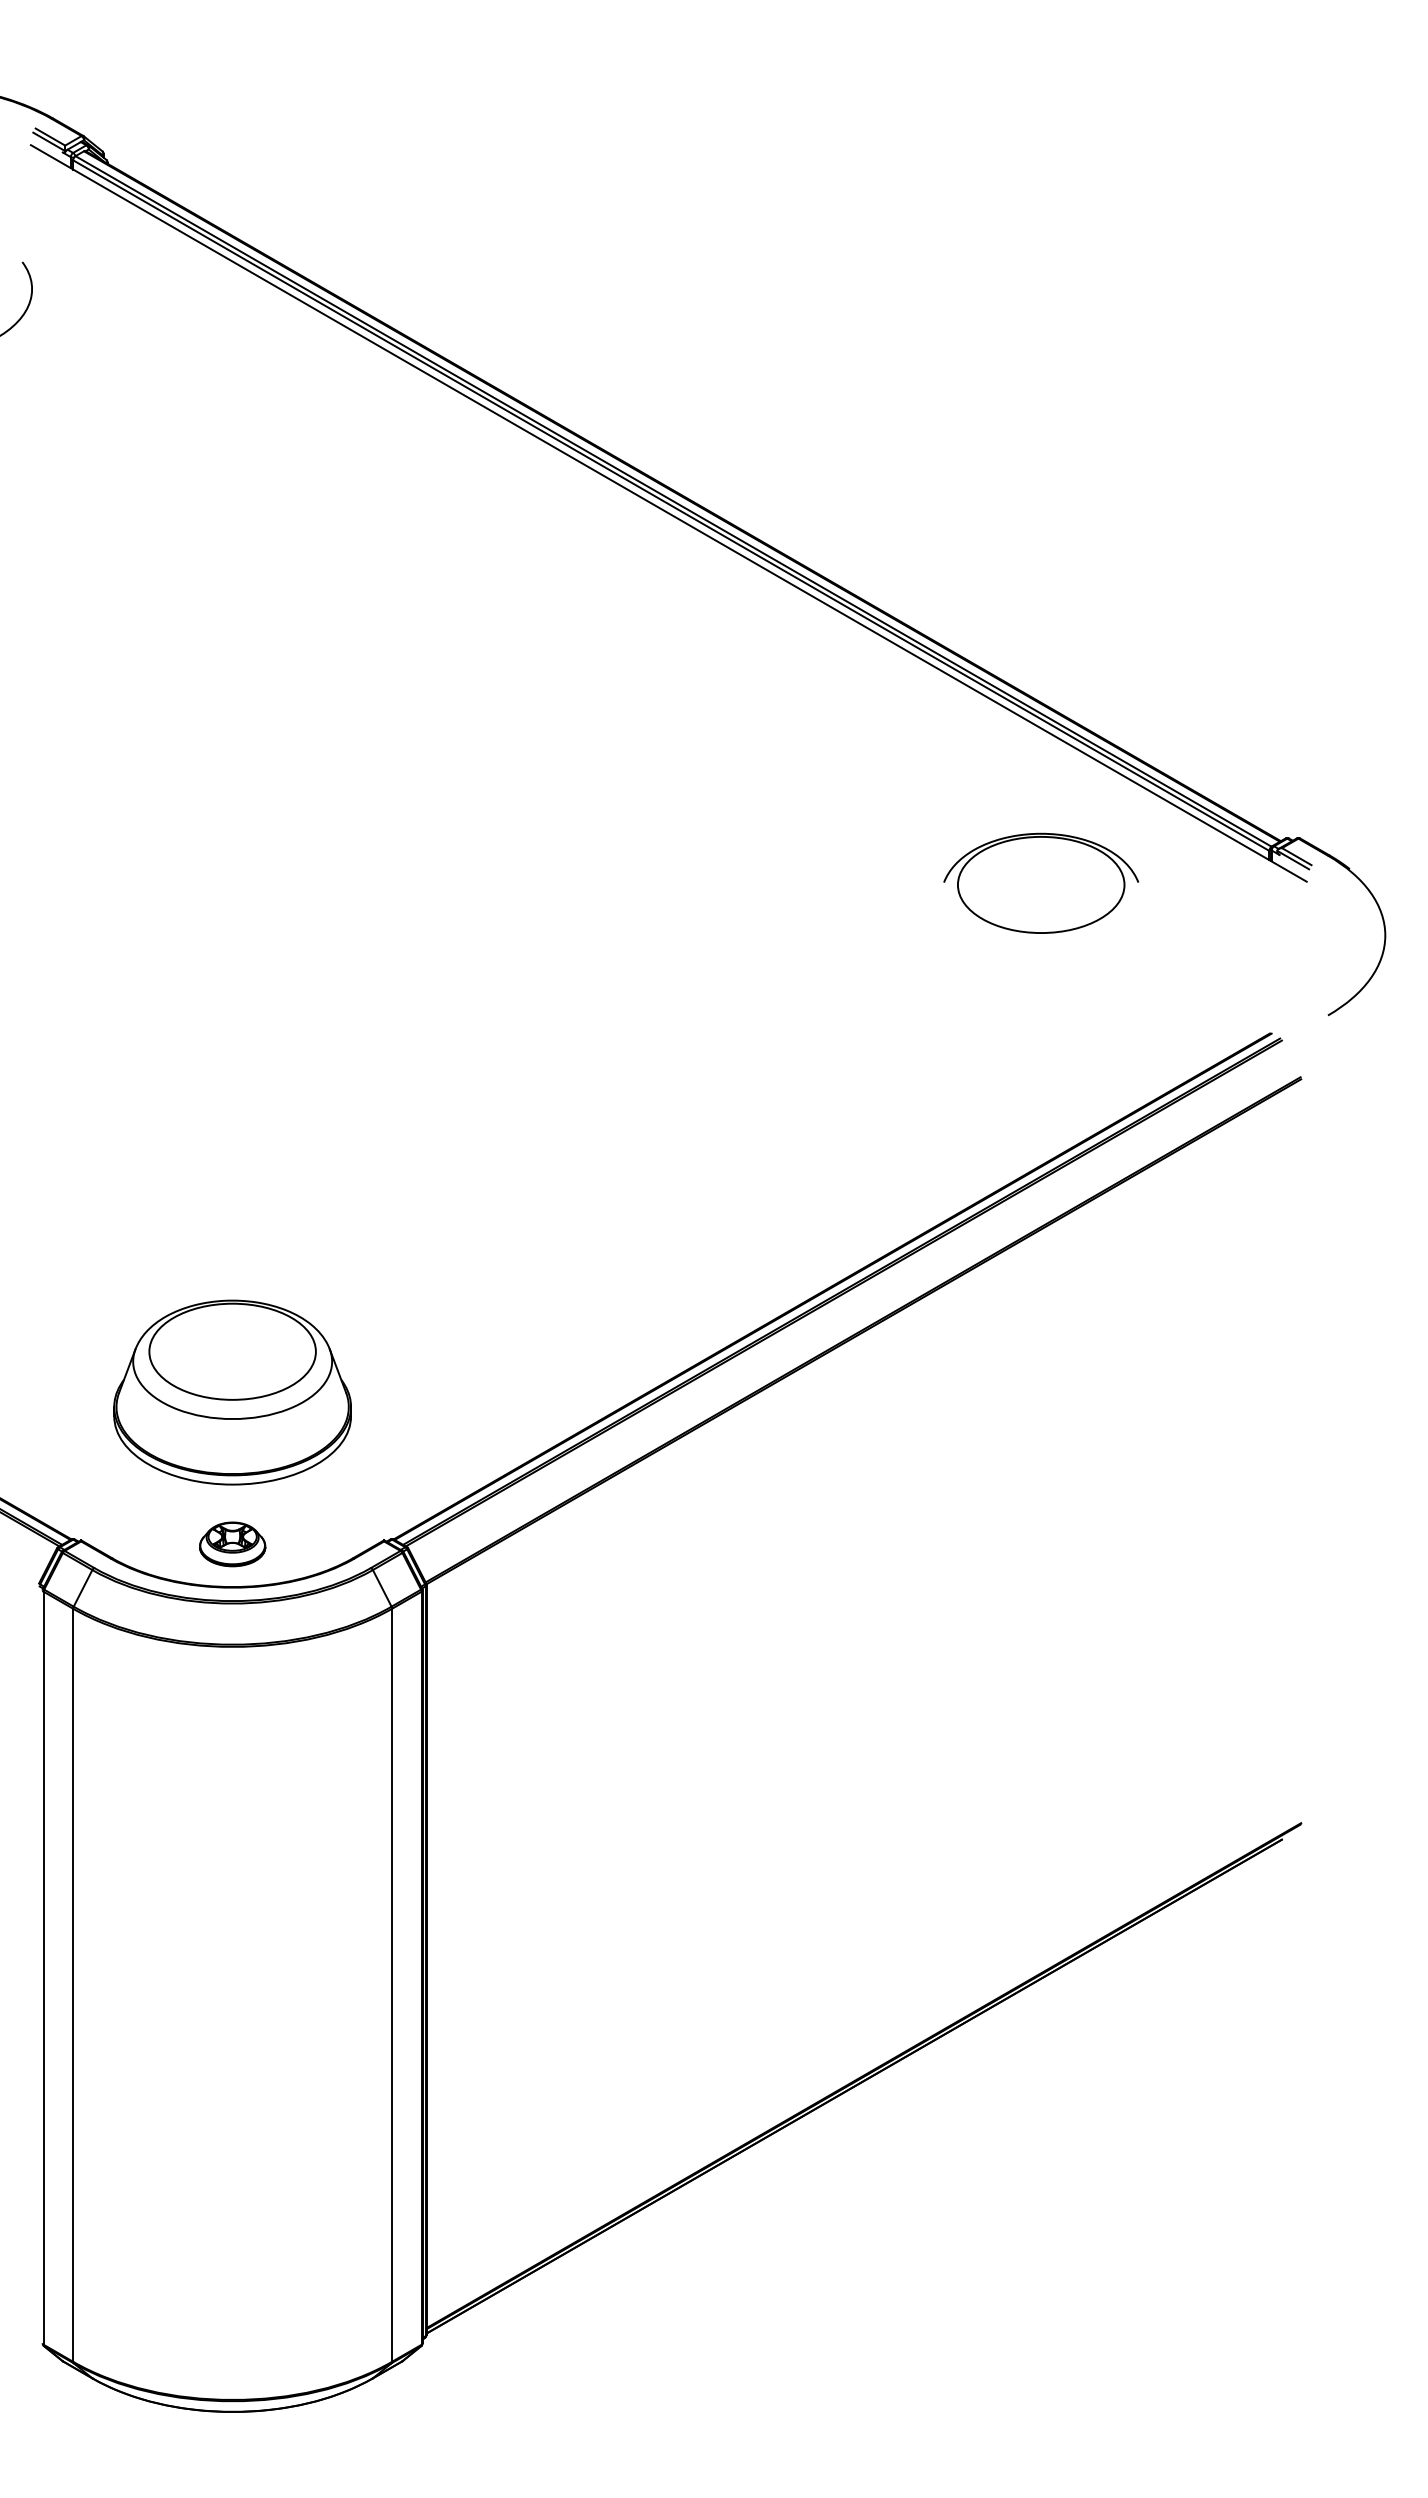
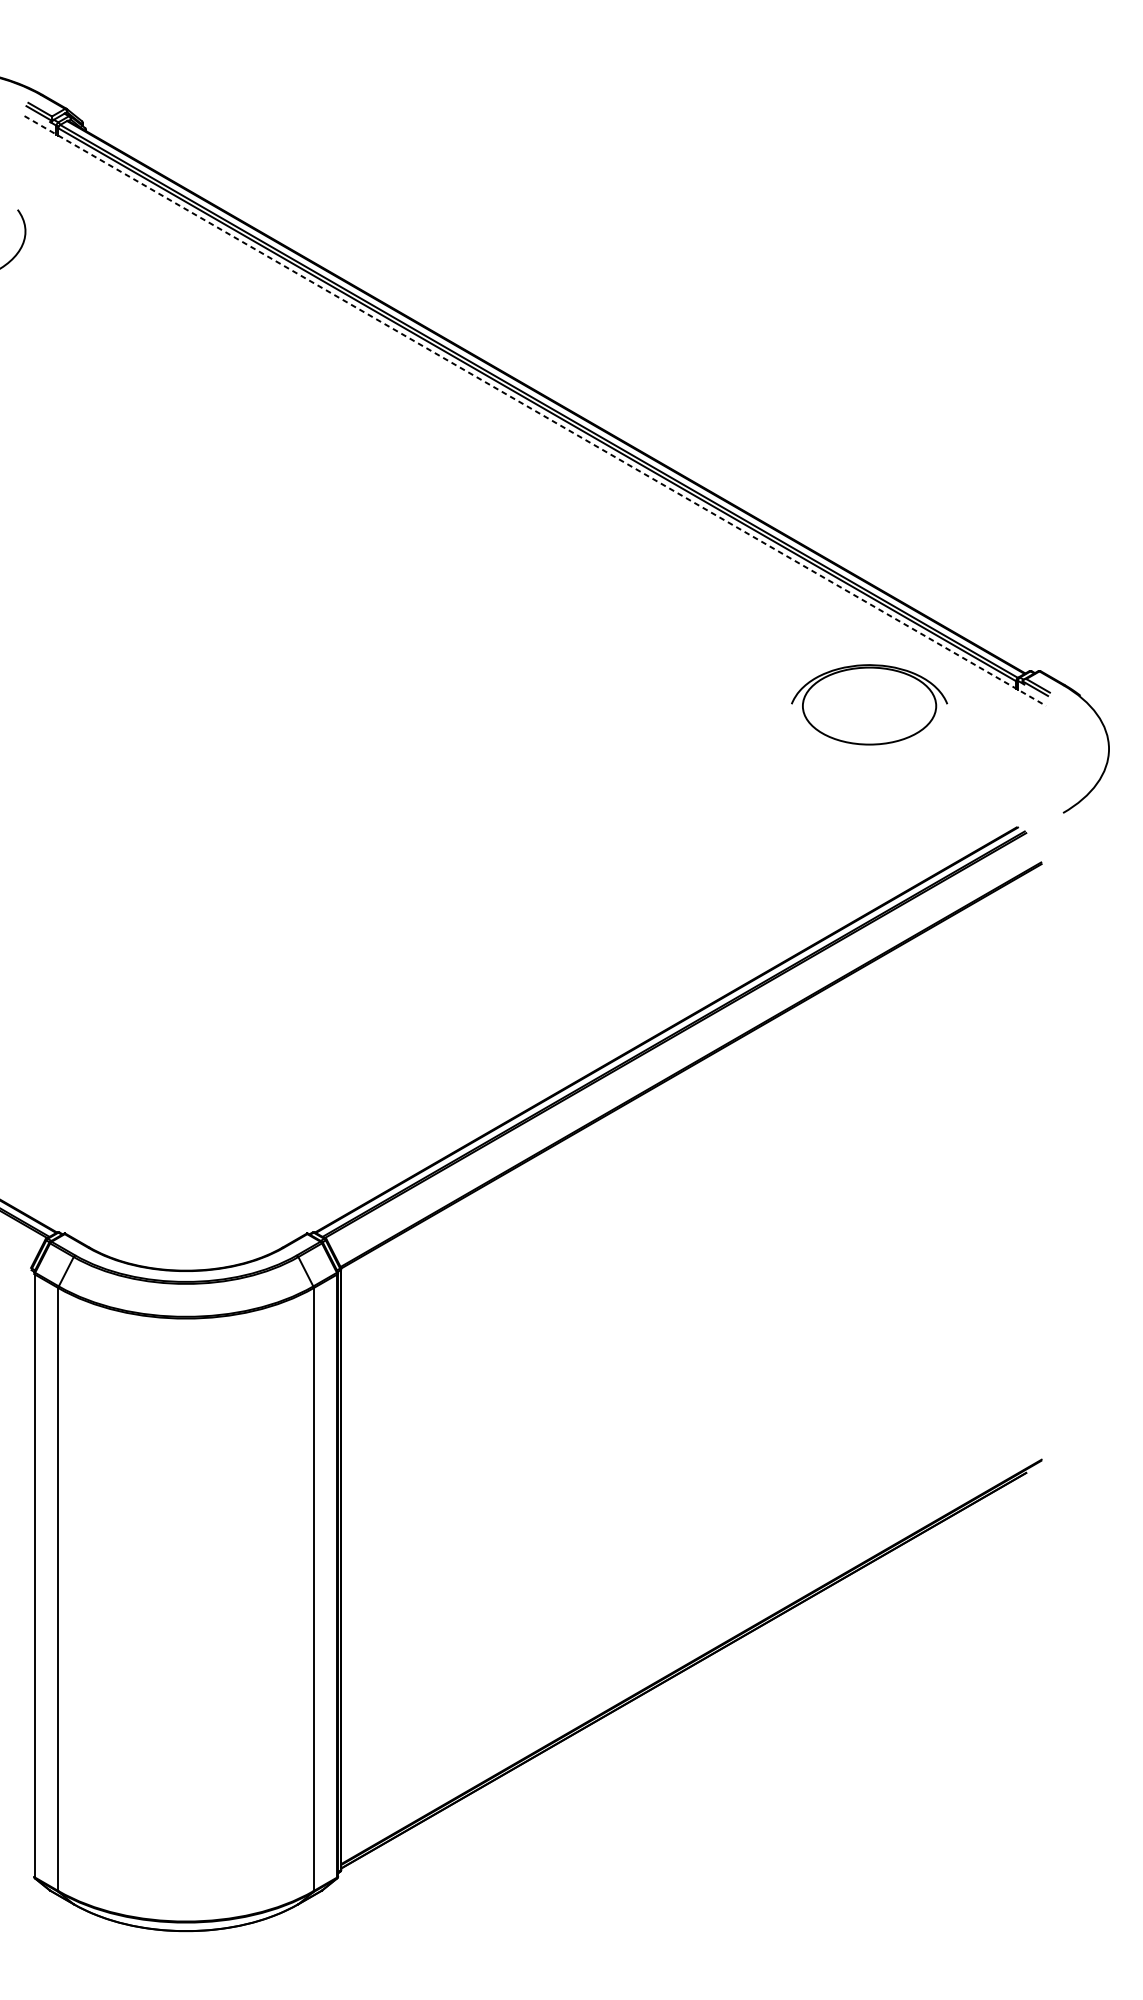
line: (668, 513) -> (535, 411), solid -> dashed
part: (1040, 882) -> (868, 704), moved
part: (232, 1392) -> (185, 1114), removed
part: (232, 1544) -> (185, 1236), removed

